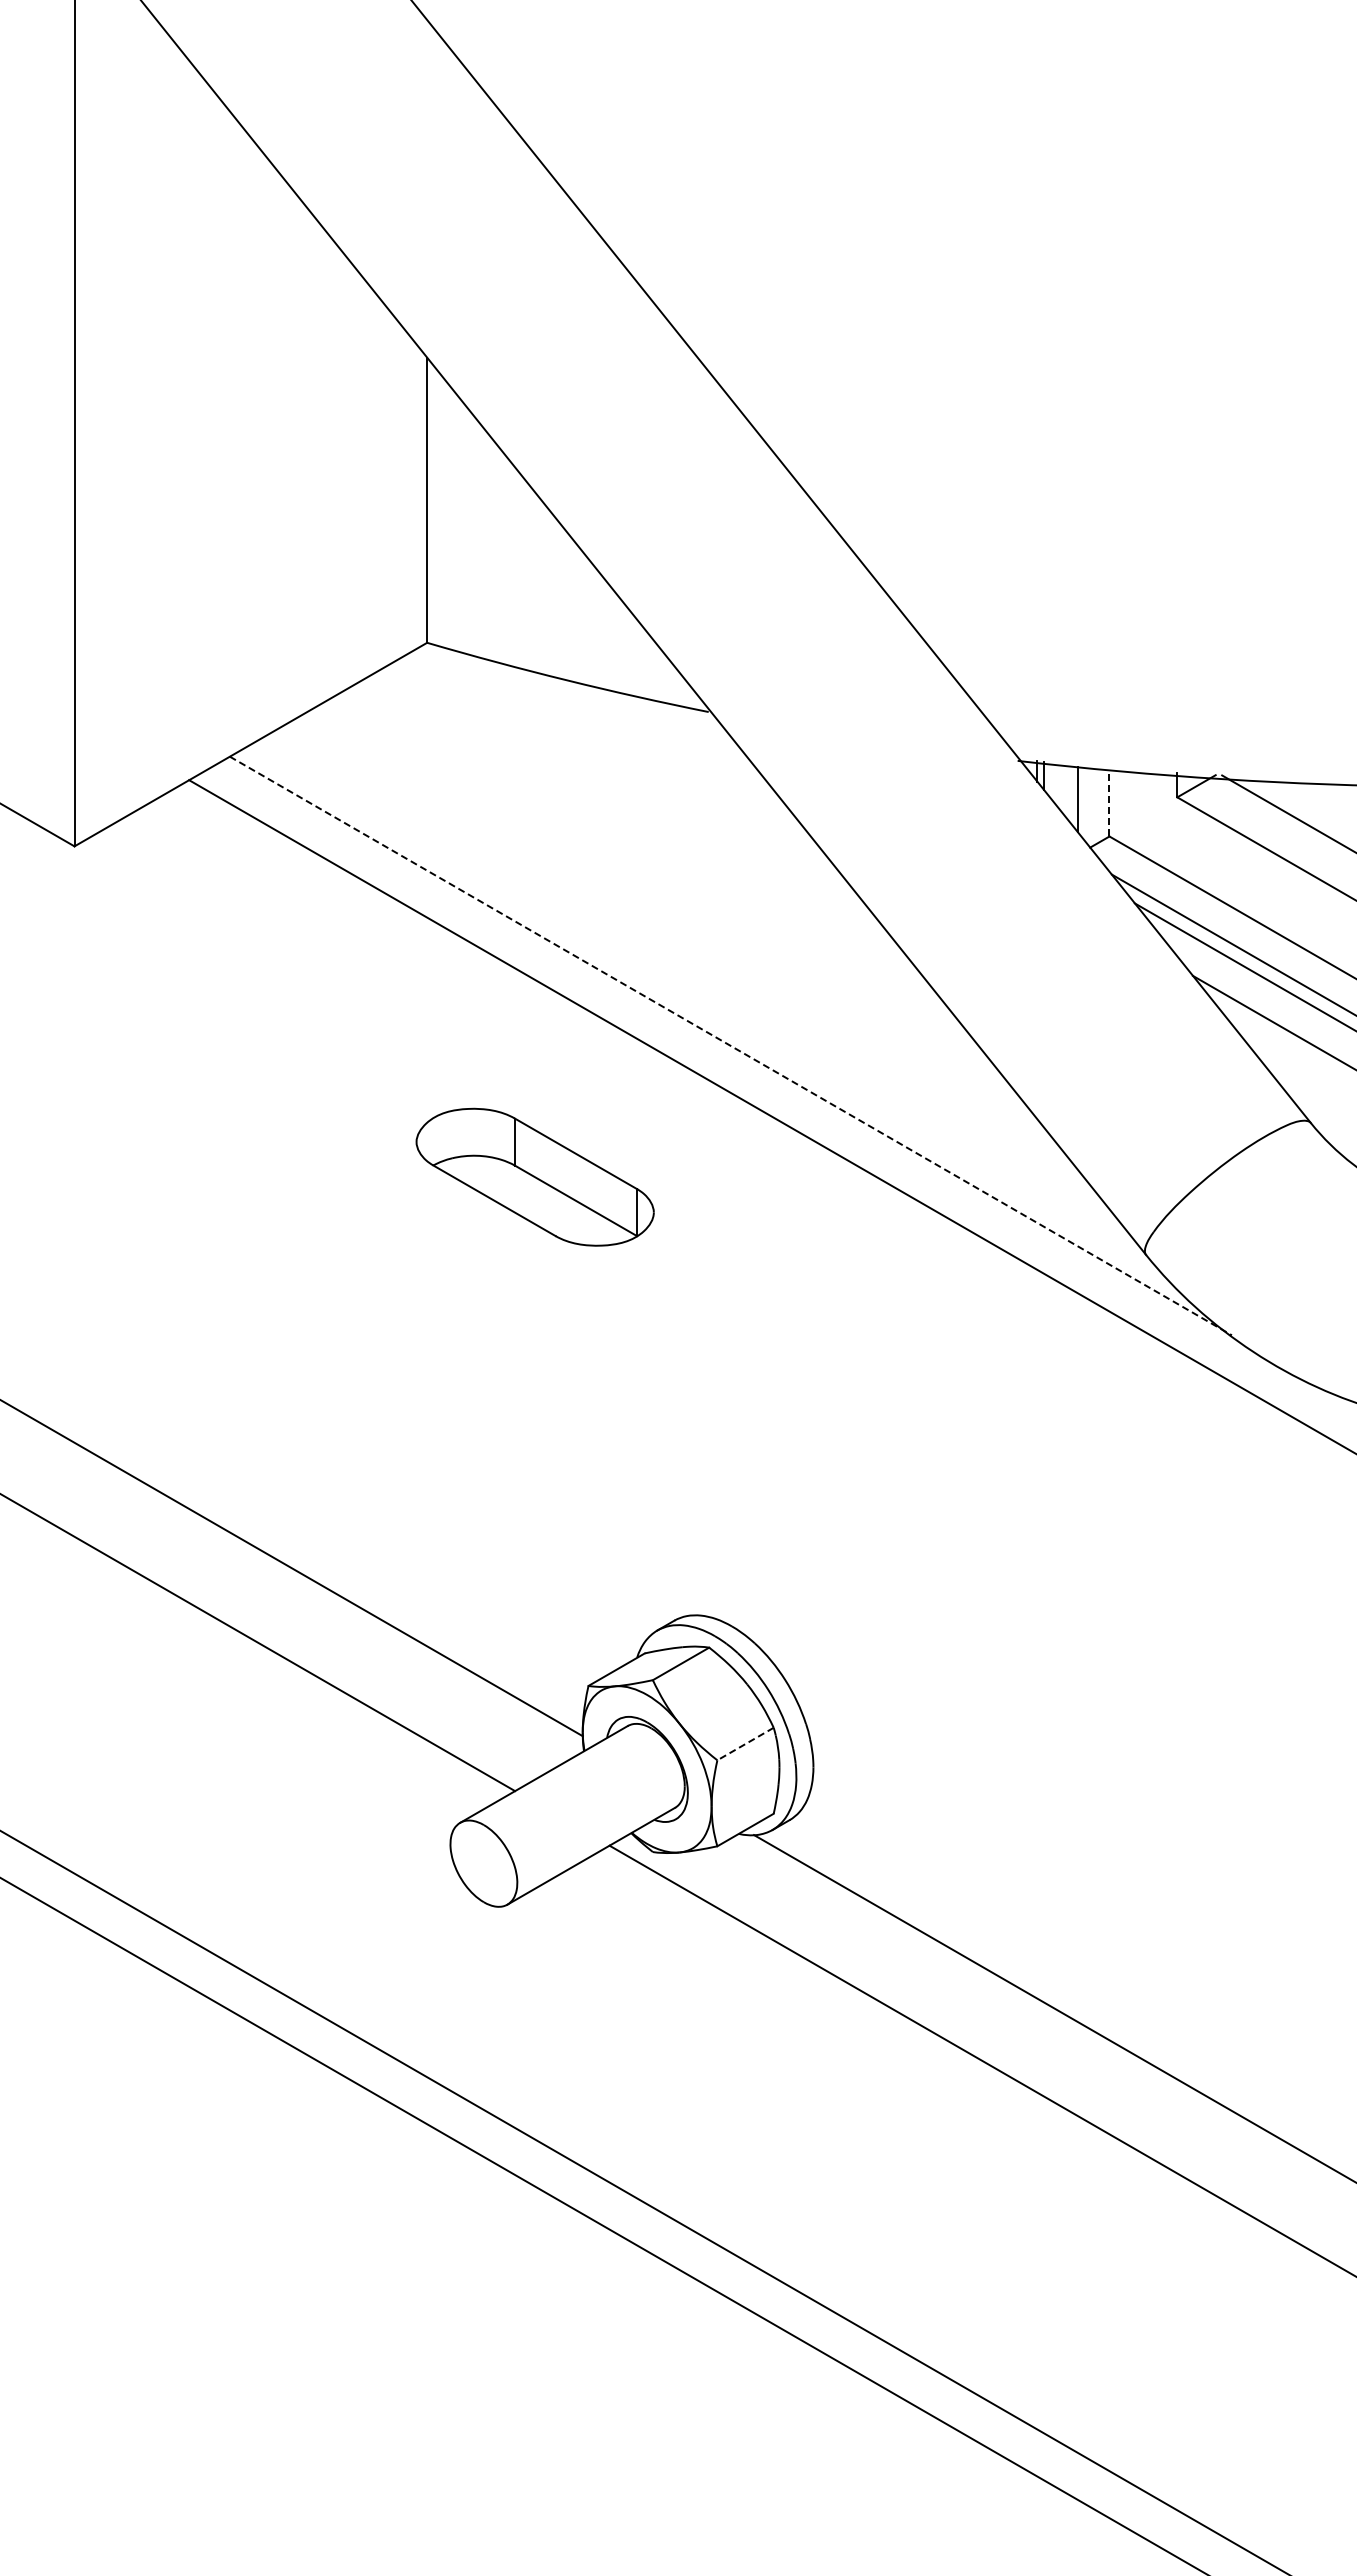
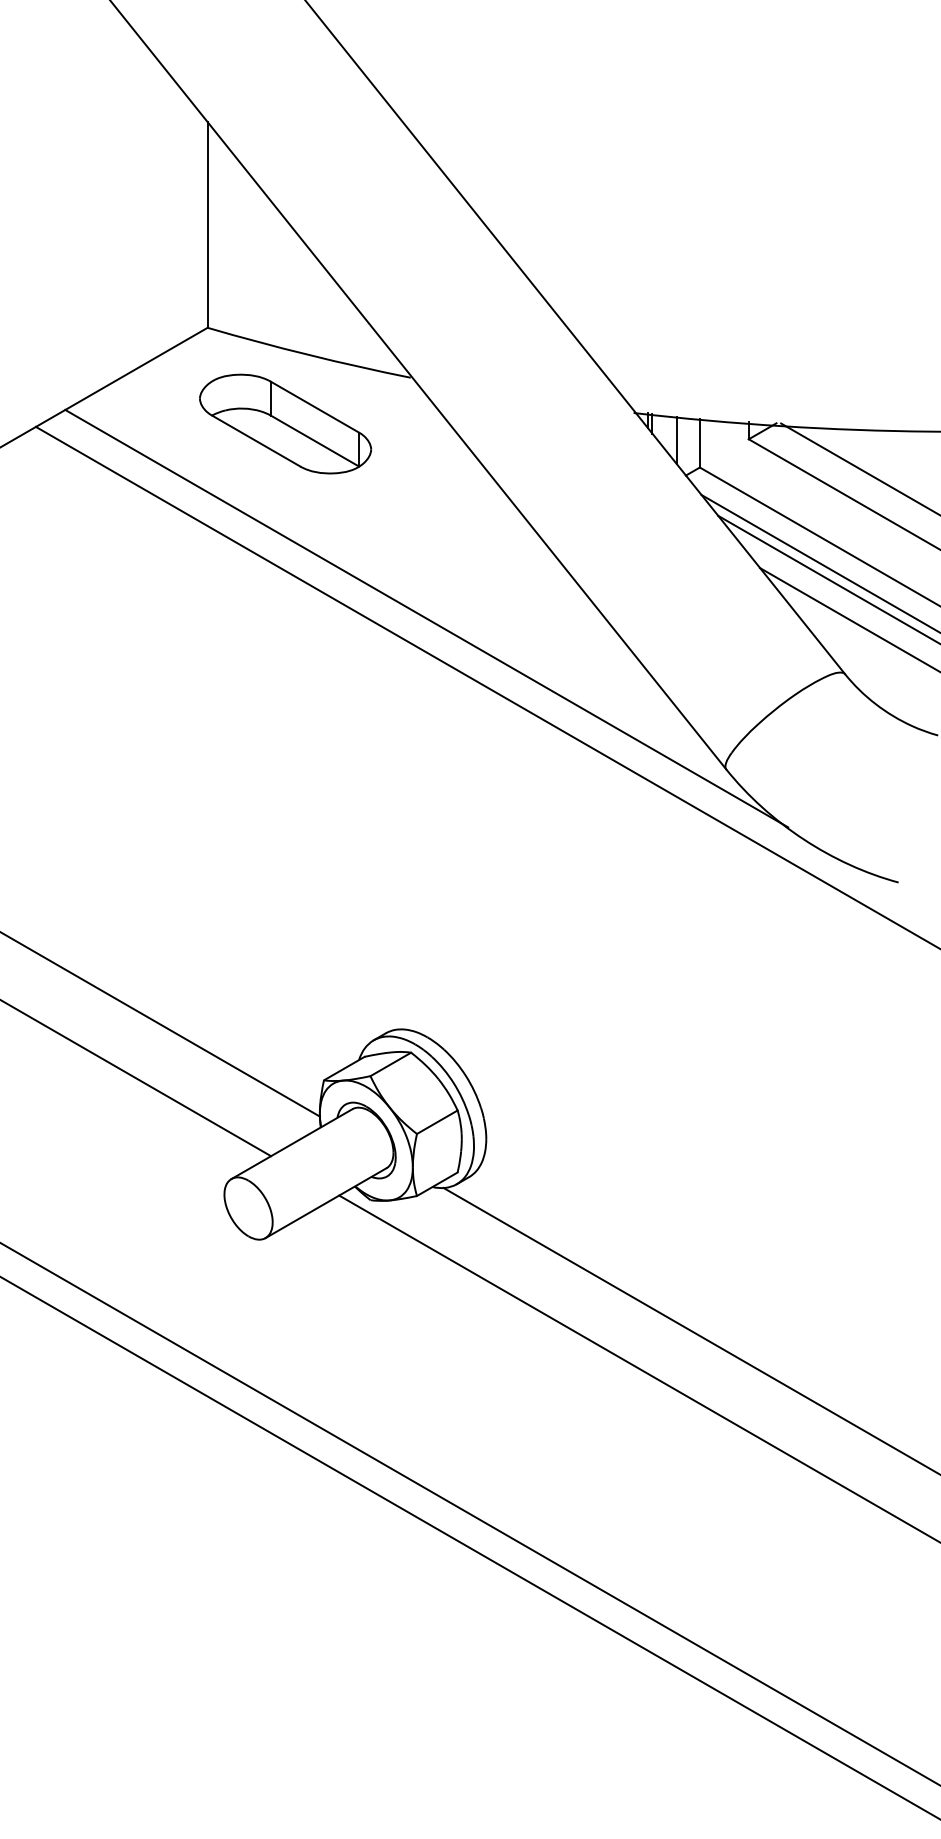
line: (1109, 802) -> (699, 443), dashed -> solid
line: (730, 1045) -> (426, 618), dashed -> solid
part: (534, 1176) -> (285, 423), moved
line: (745, 1744) -> (437, 1122), dashed -> solid

